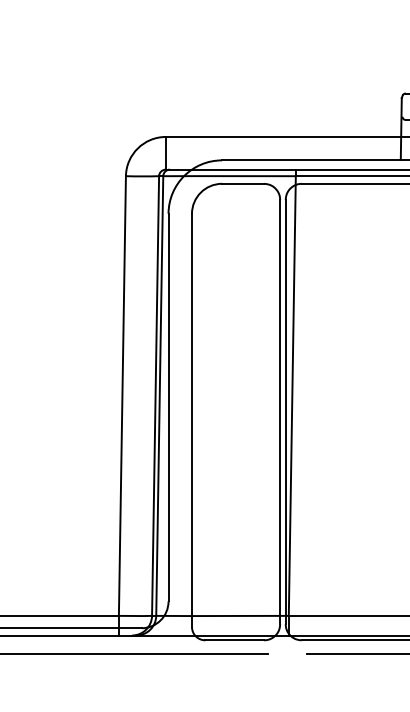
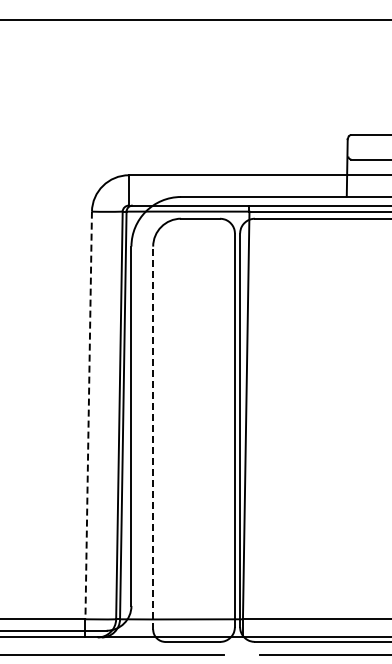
line: (122, 396) -> (88, 415), solid -> dashed
line: (192, 419) -> (153, 437), solid -> dashed

